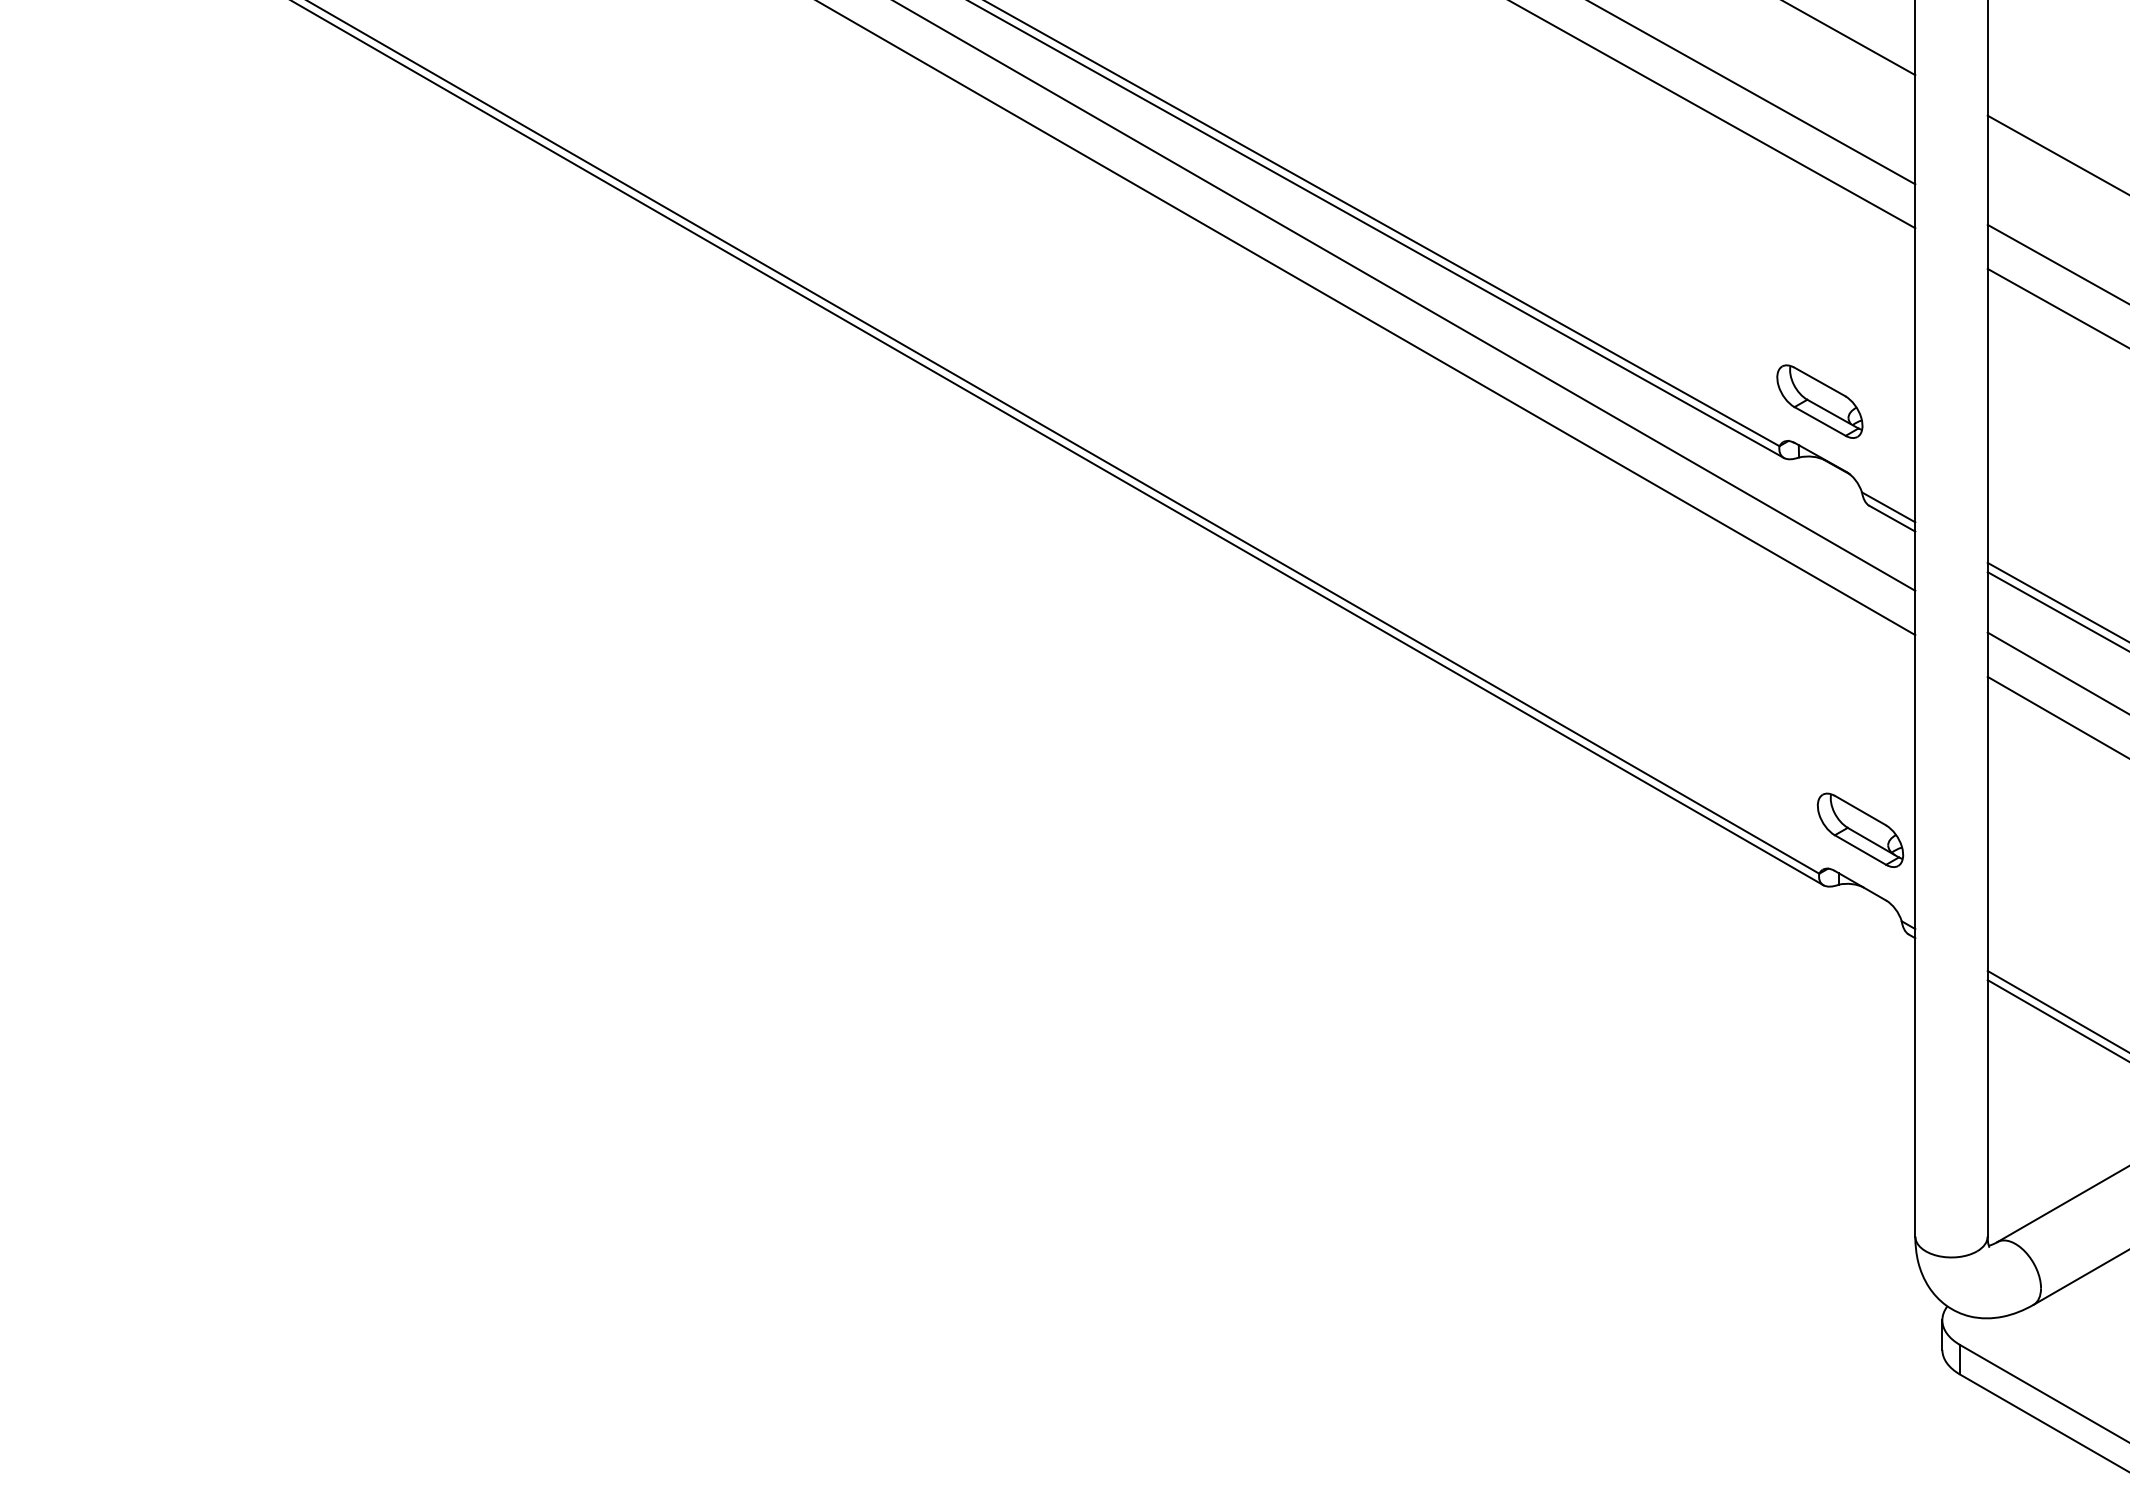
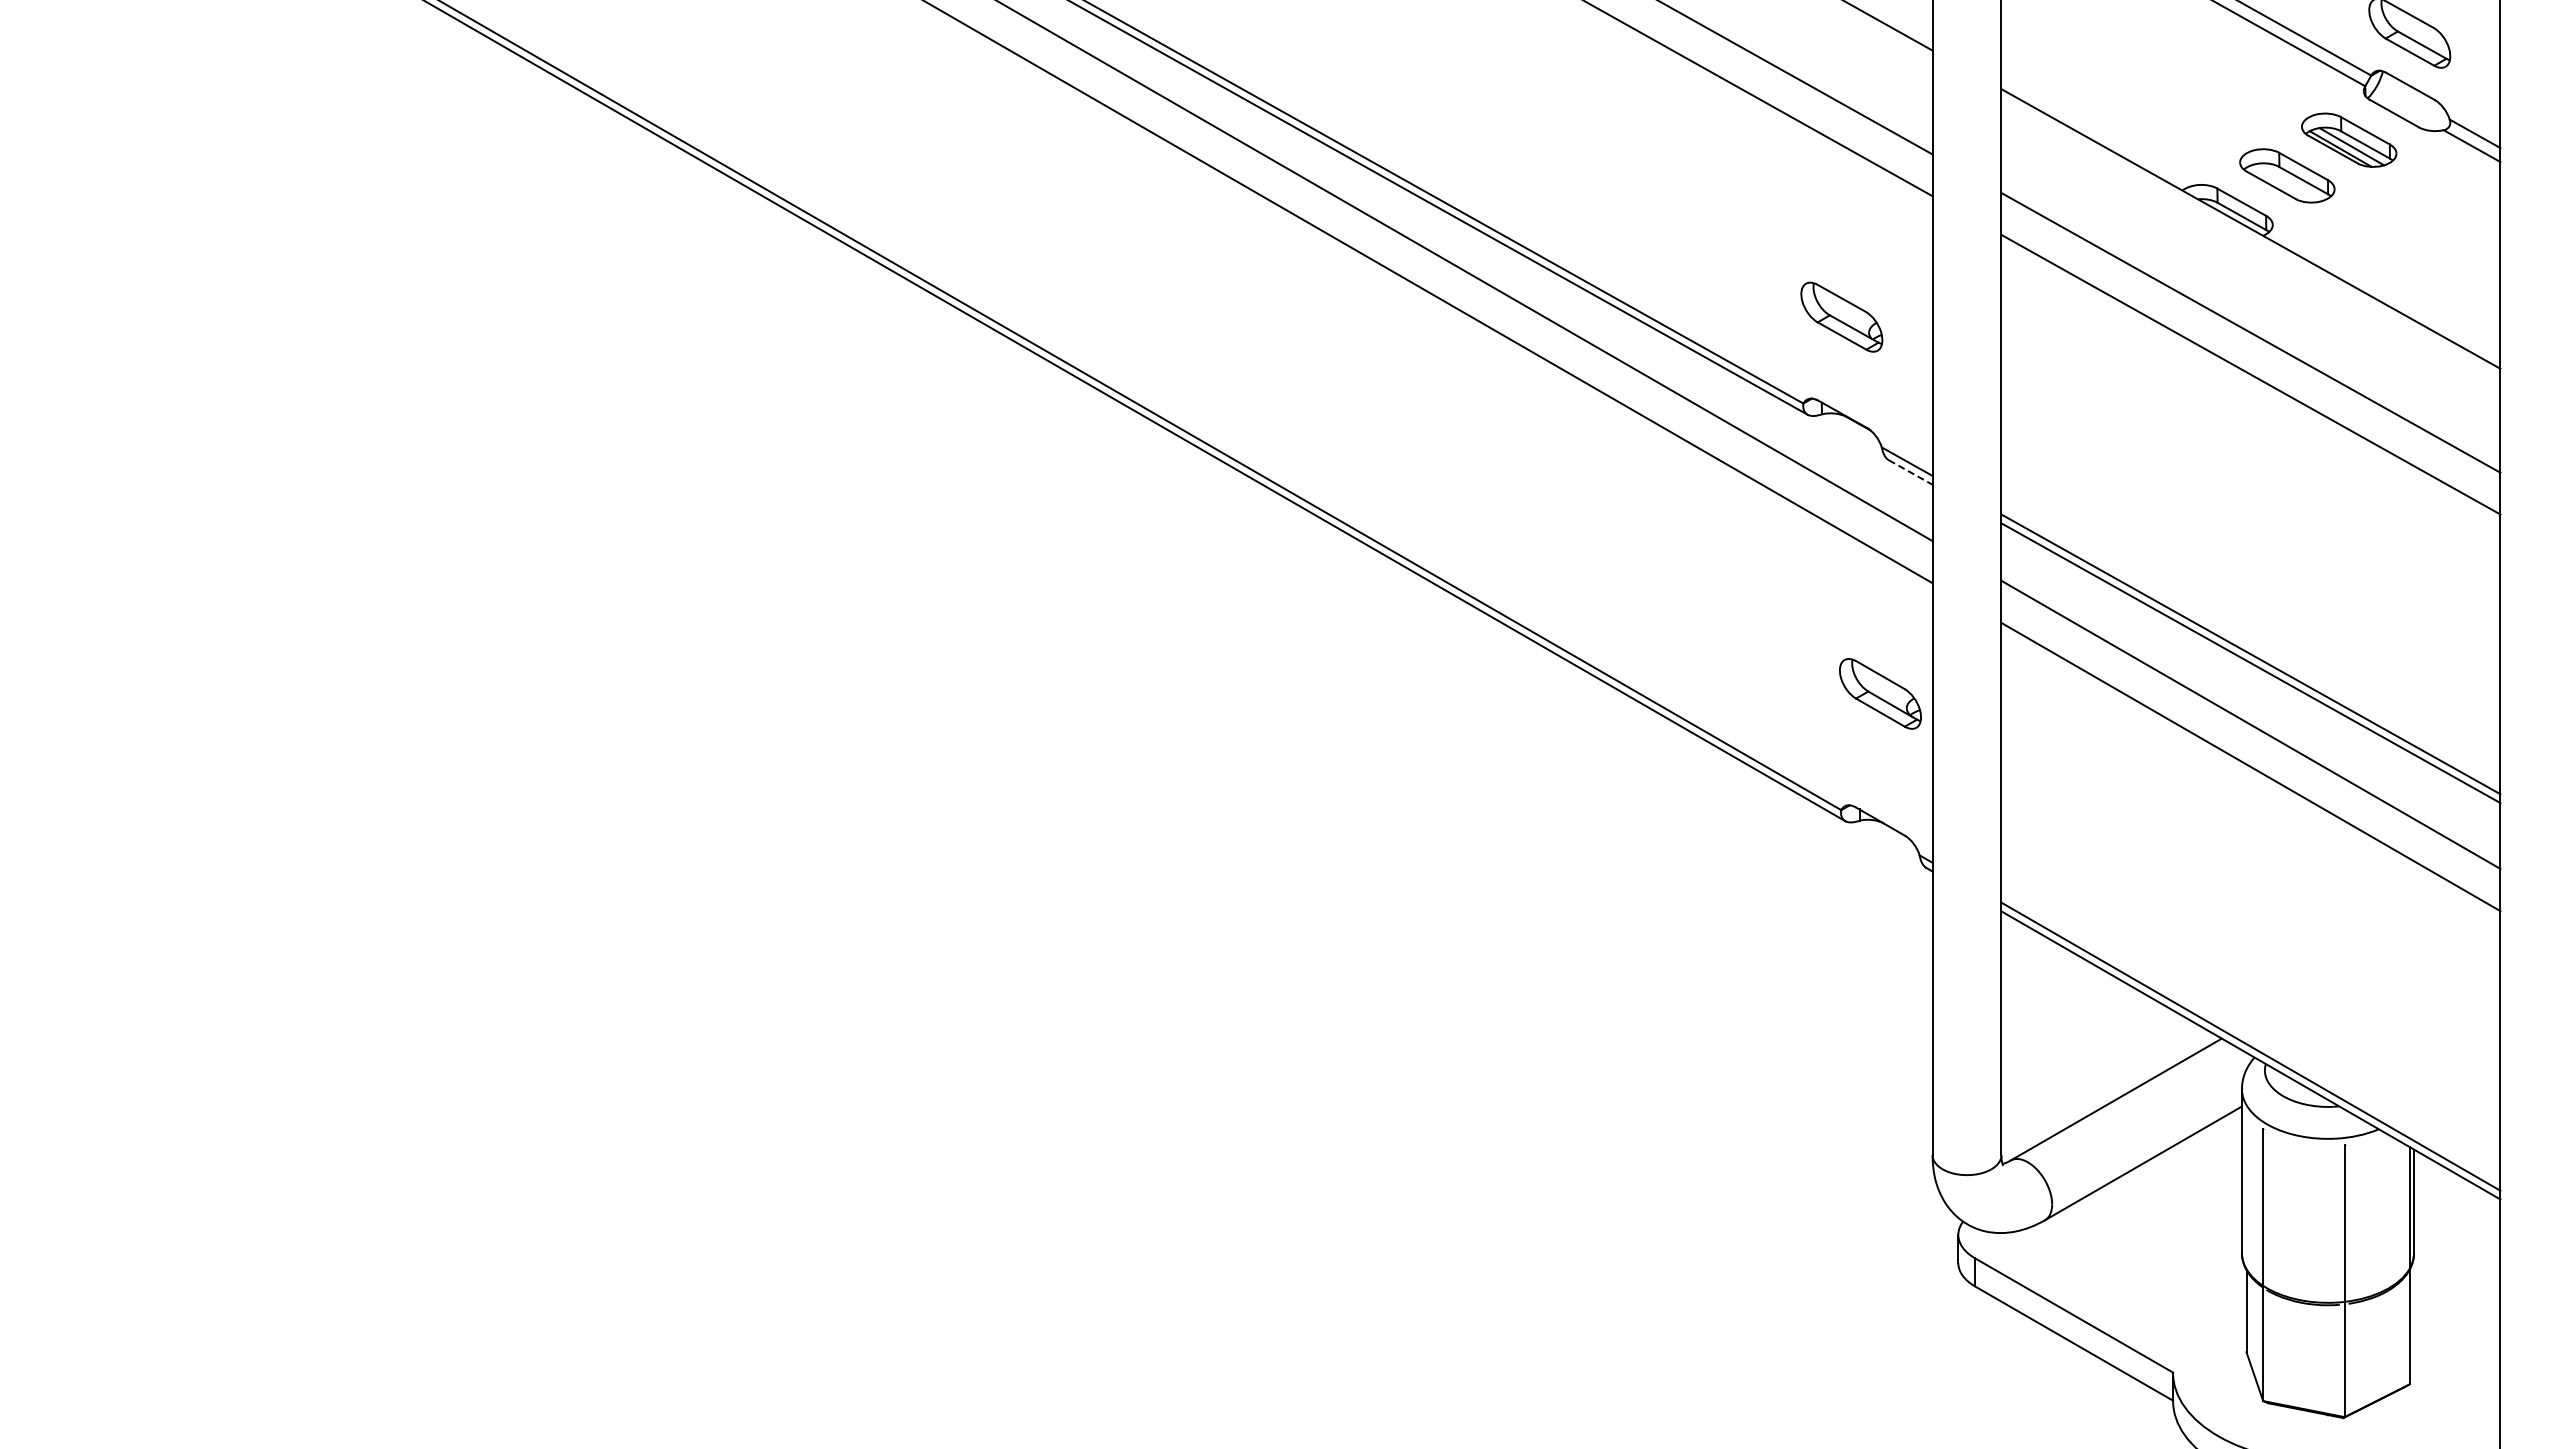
part: (1819, 400) -> (1841, 316), moved
line: (1893, 518) -> (1911, 472), solid -> dashed
part: (1860, 829) -> (1880, 693), moved

